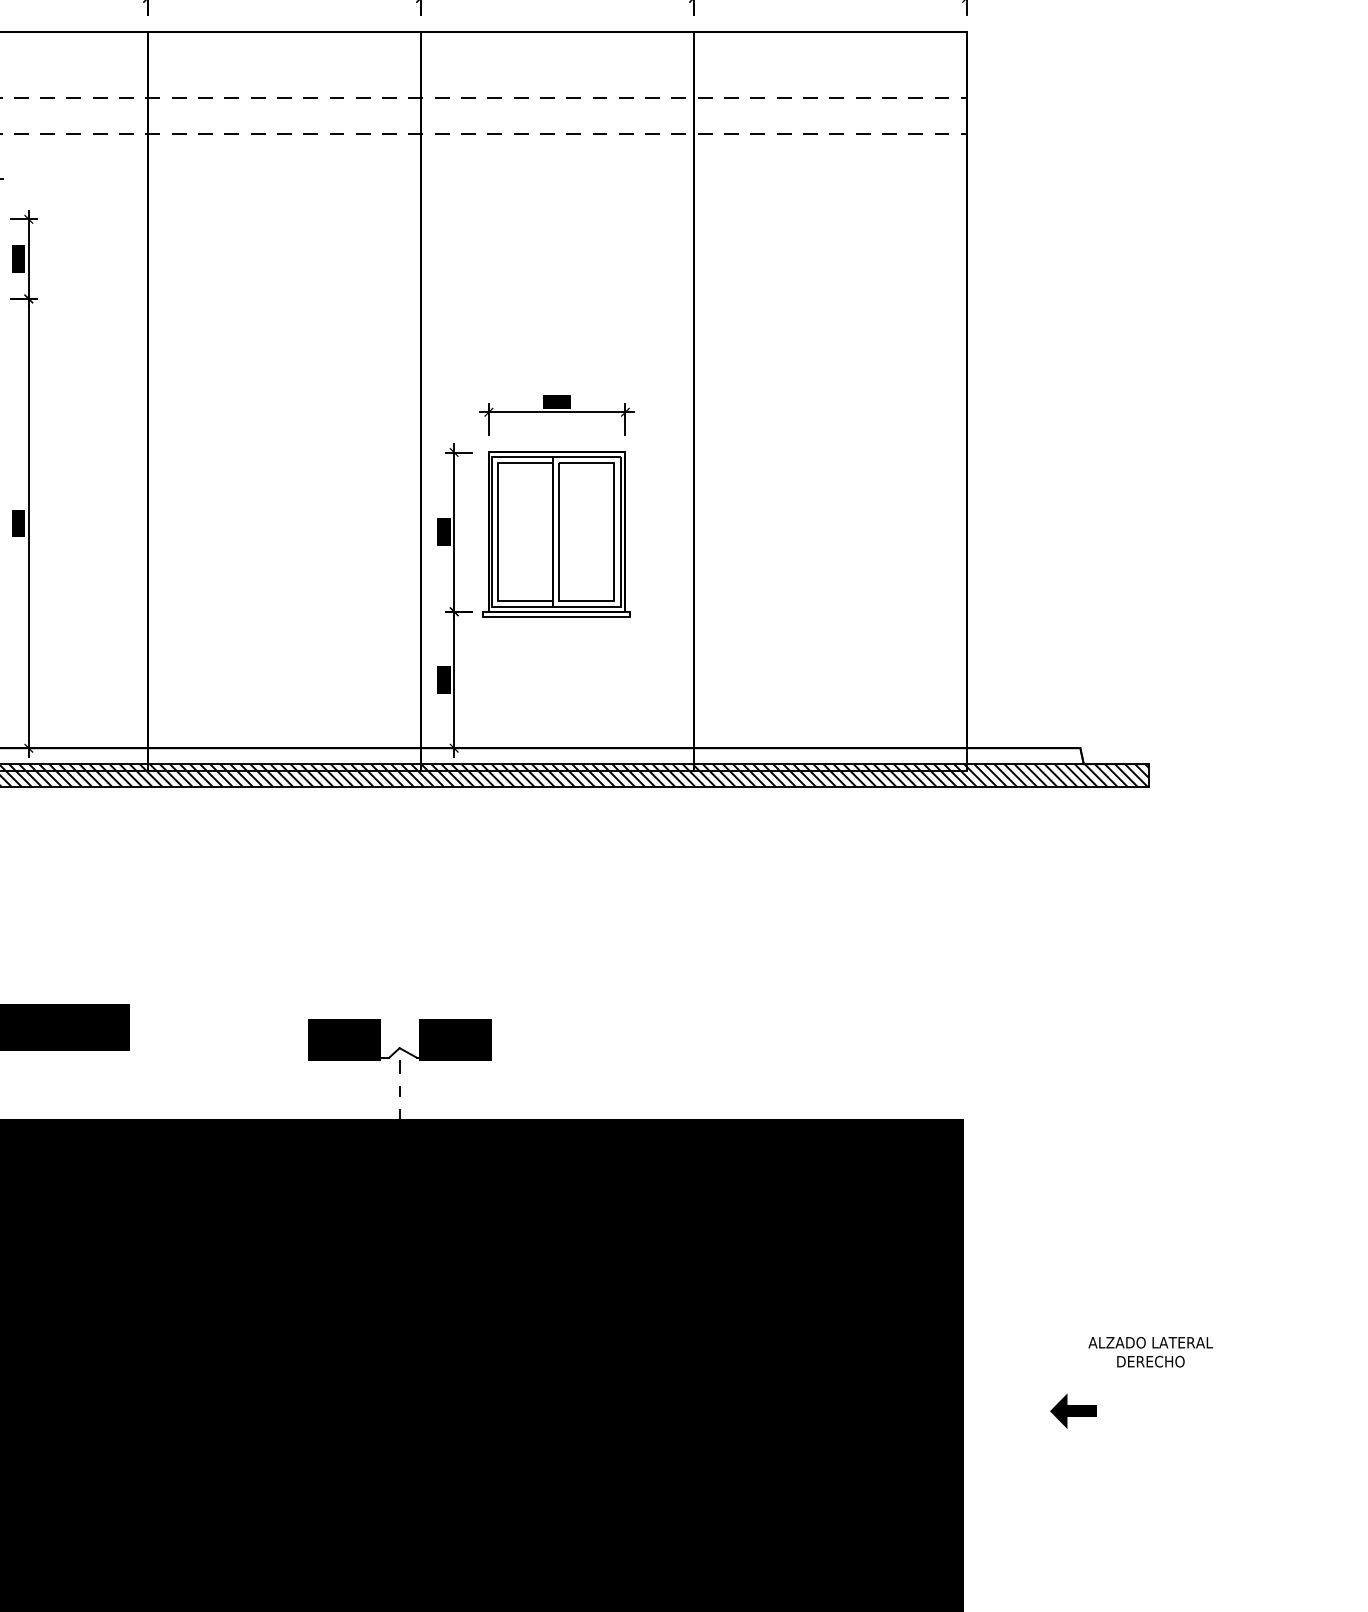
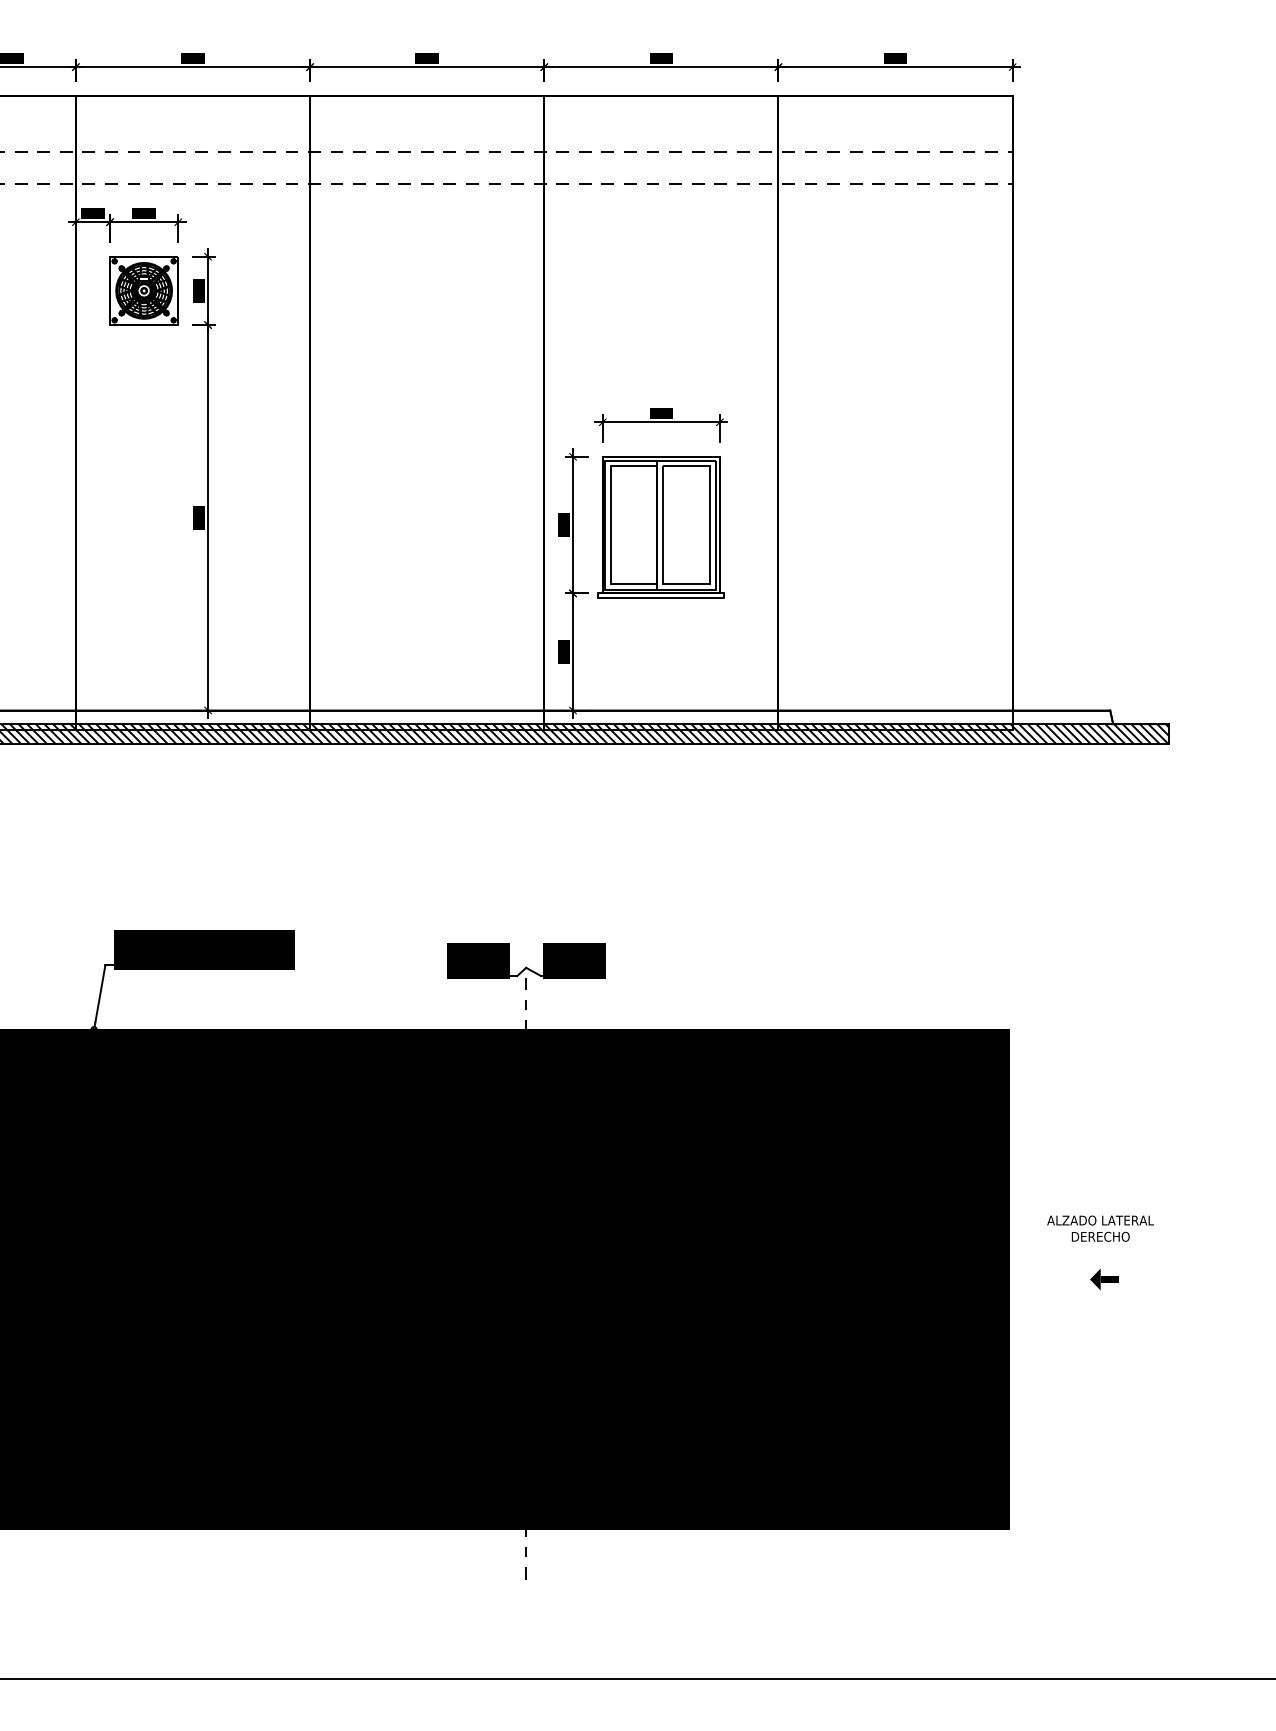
text: (1150, 1351) -> (1100, 1228), moved
part: (1073, 1411) -> (1104, 1279), size x0.71

